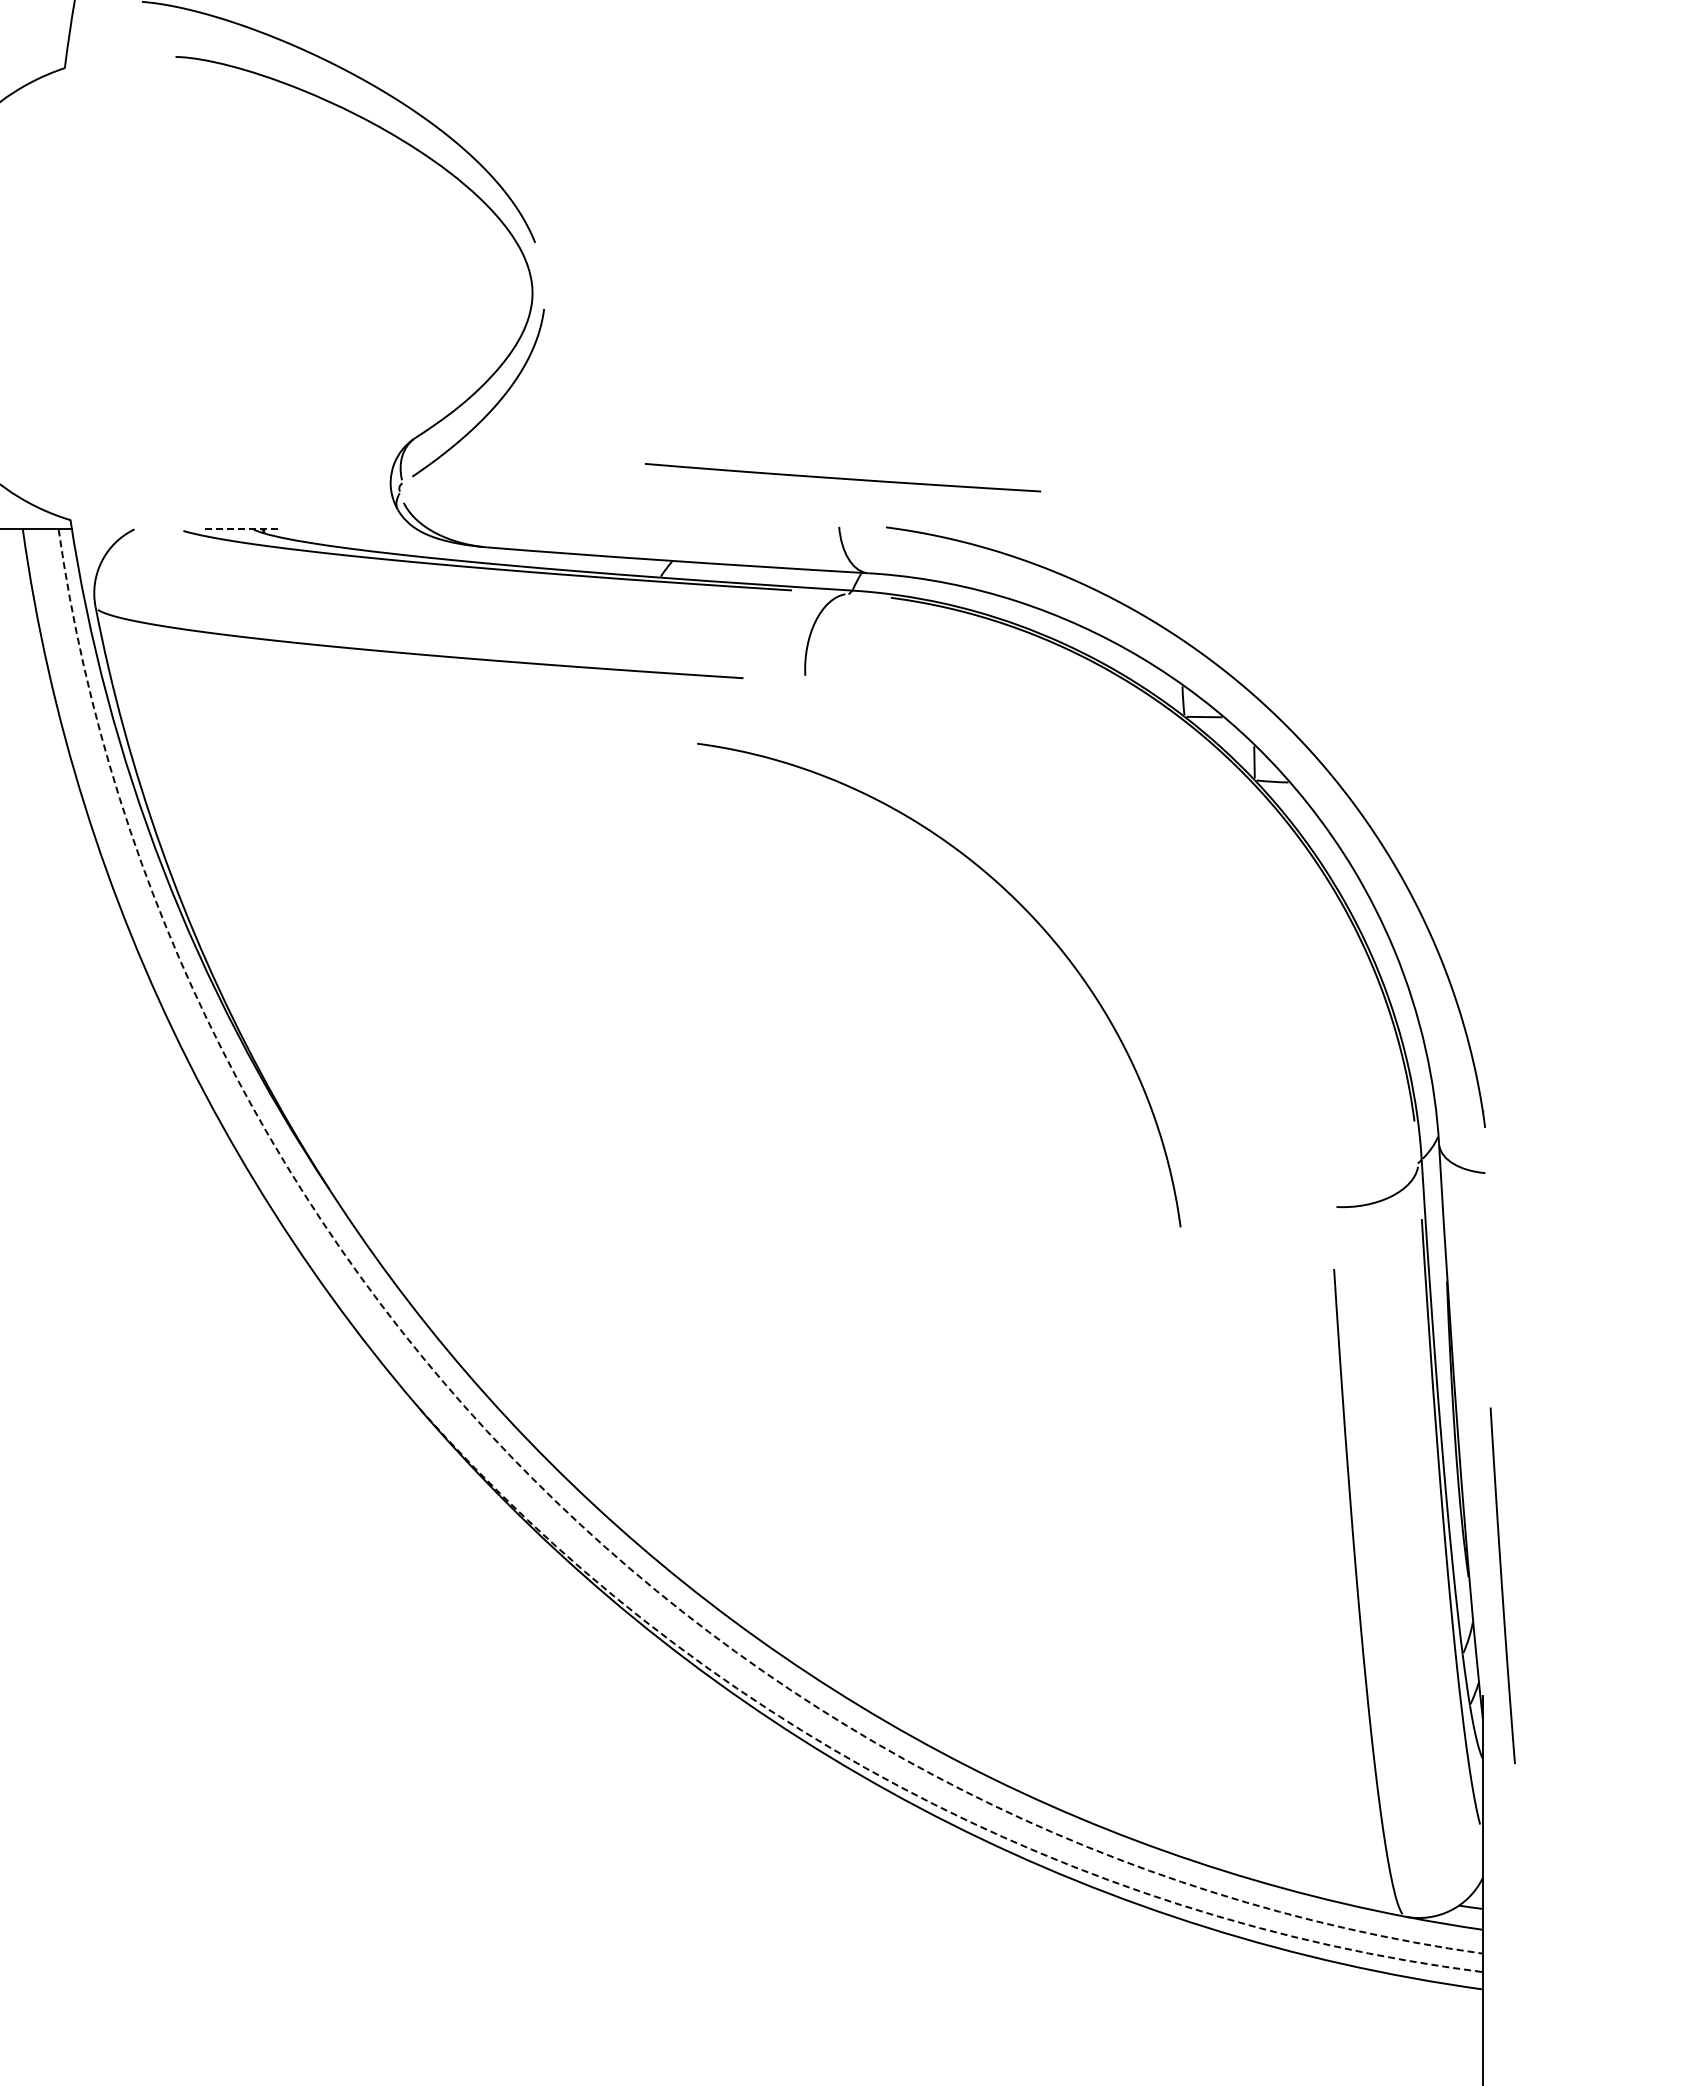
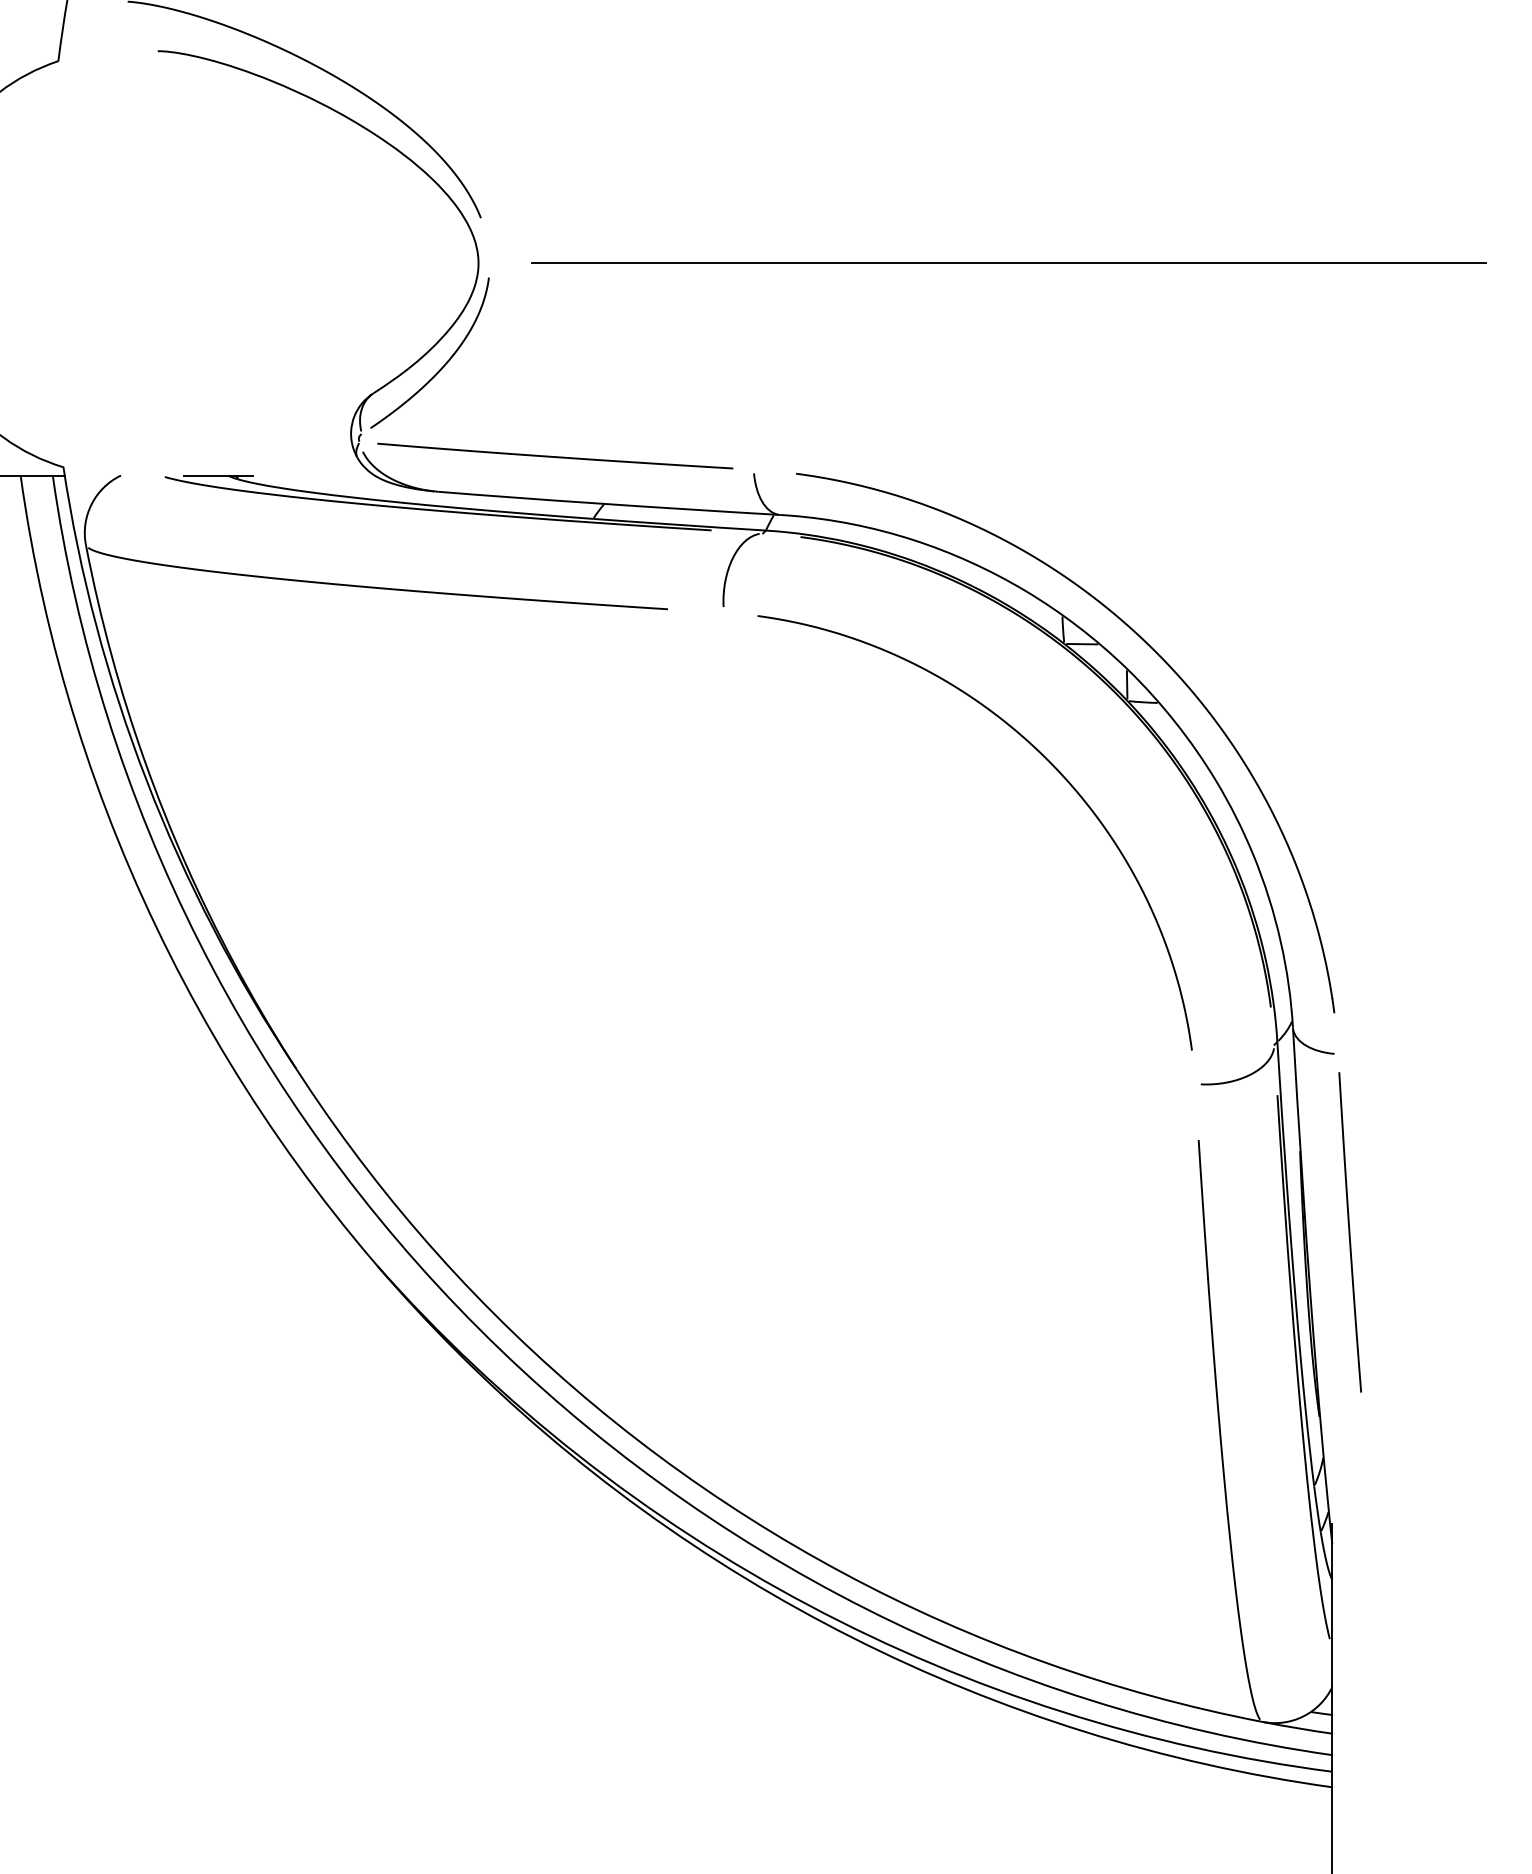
line: (1122, 293) -> (1008, 263), added
curve: (842, 477) -> (554, 455), moved
line: (243, 529) -> (218, 475), dashed -> solid
curve: (1019, 904) -> (1047, 760), moved
arc: (533, 1479) -> (479, 1329), dashed -> solid
line: (1502, 1585) -> (1349, 1232), moved
arc: (900, 1787) -> (809, 1605), dashed -> solid

